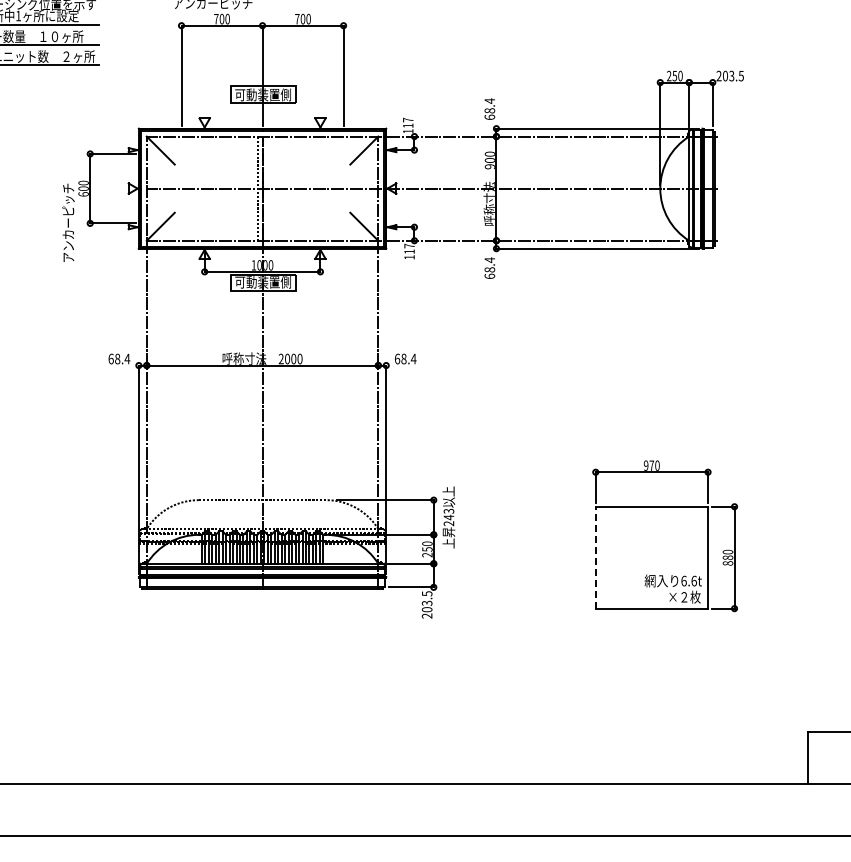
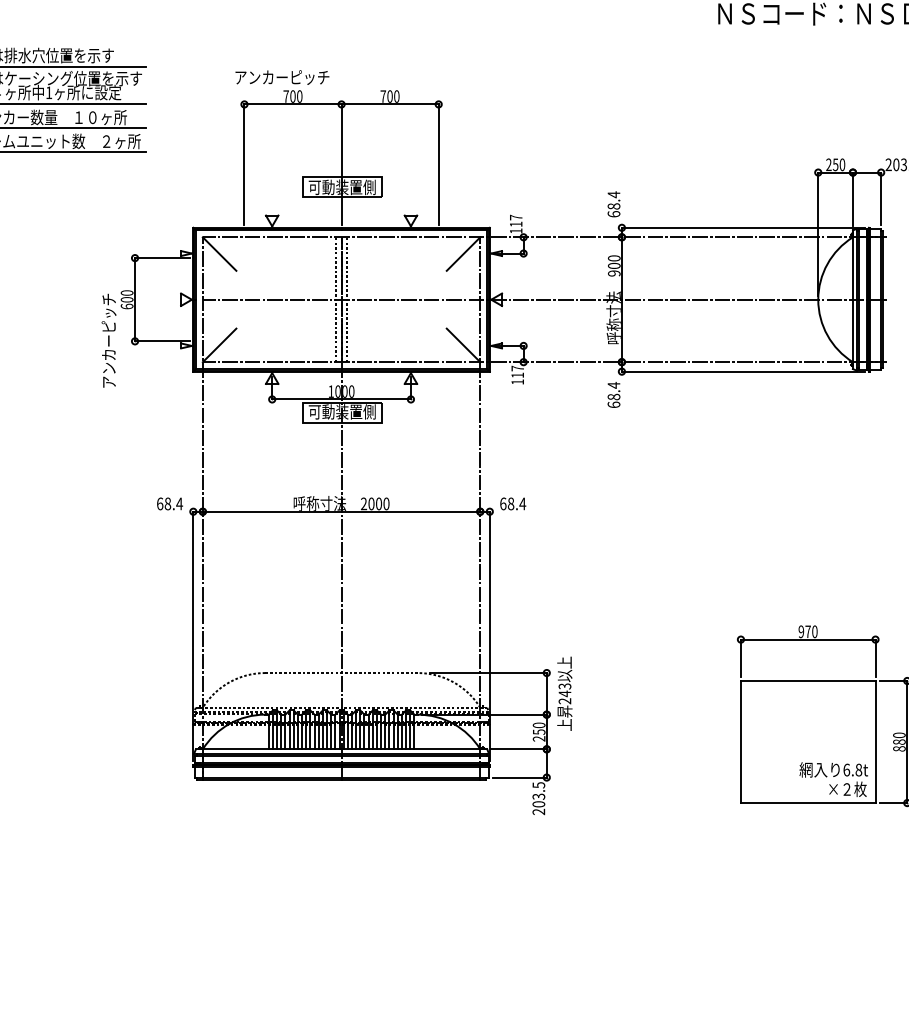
line: (266, 188) -> (346, 299), added
line: (595, 557) -> (740, 741), dashed -> solid
text: (693, 580) -> (858, 769), 6.6t -> 6.8t

